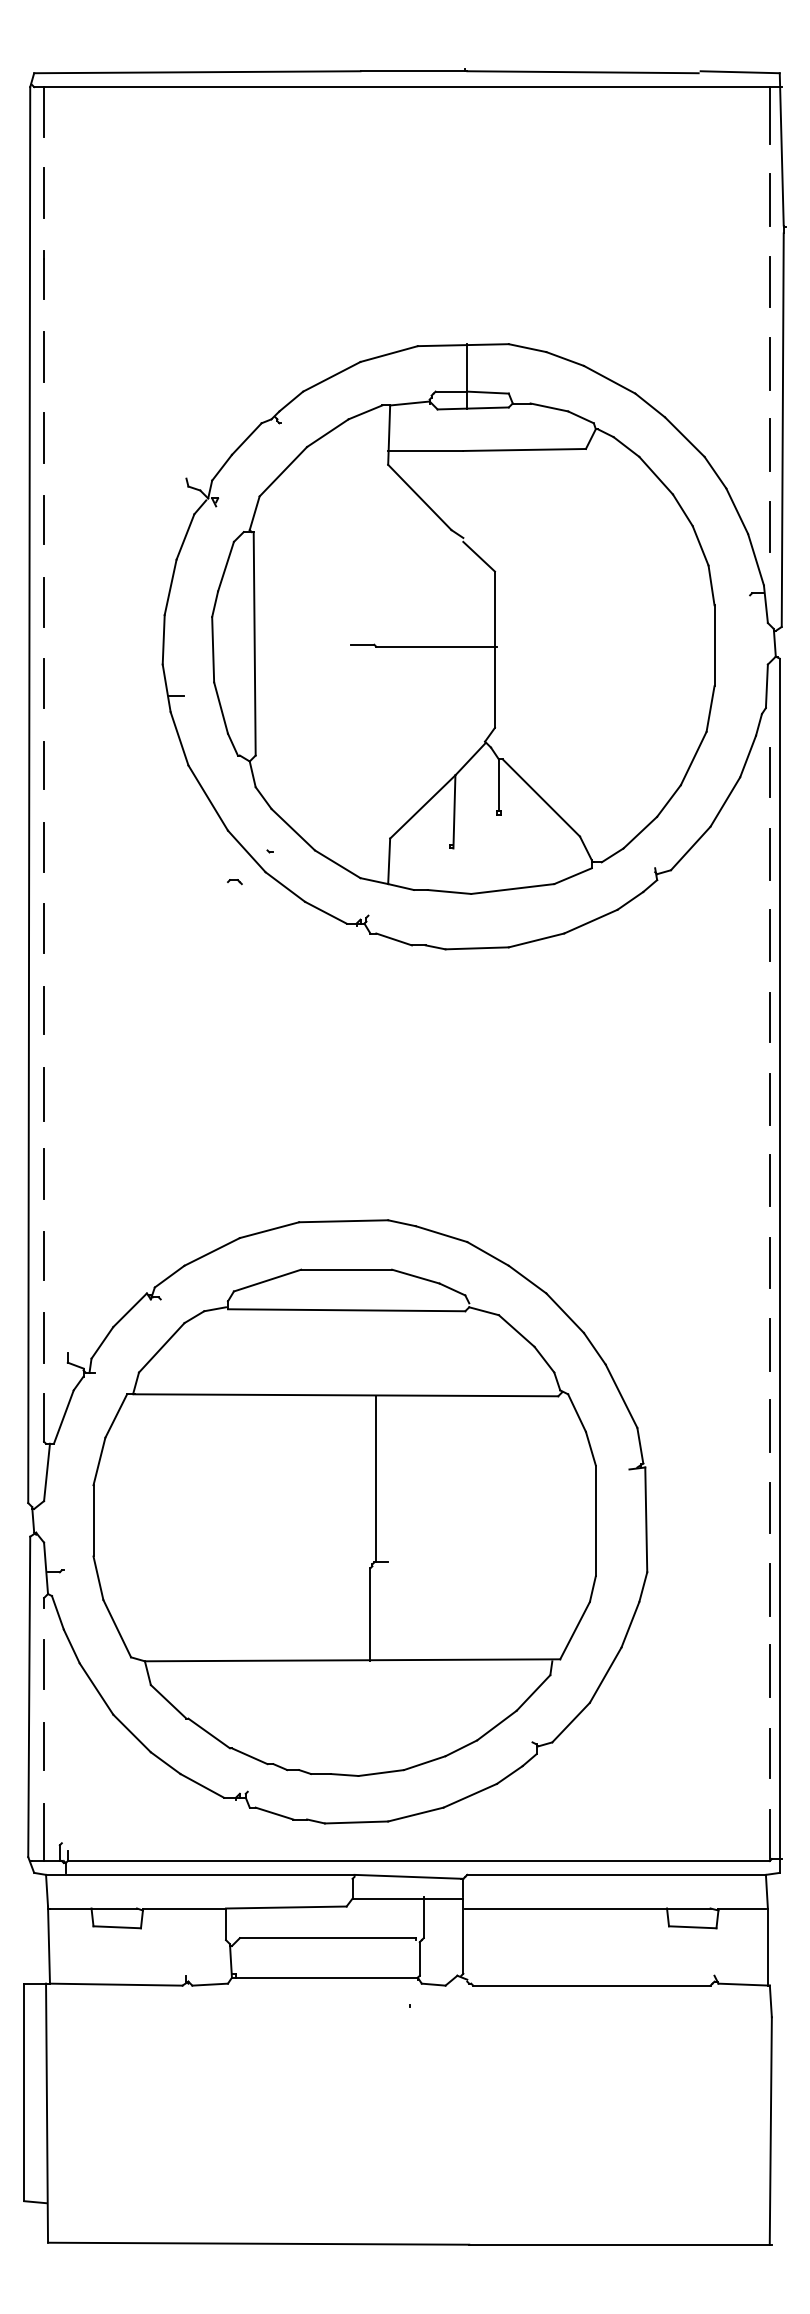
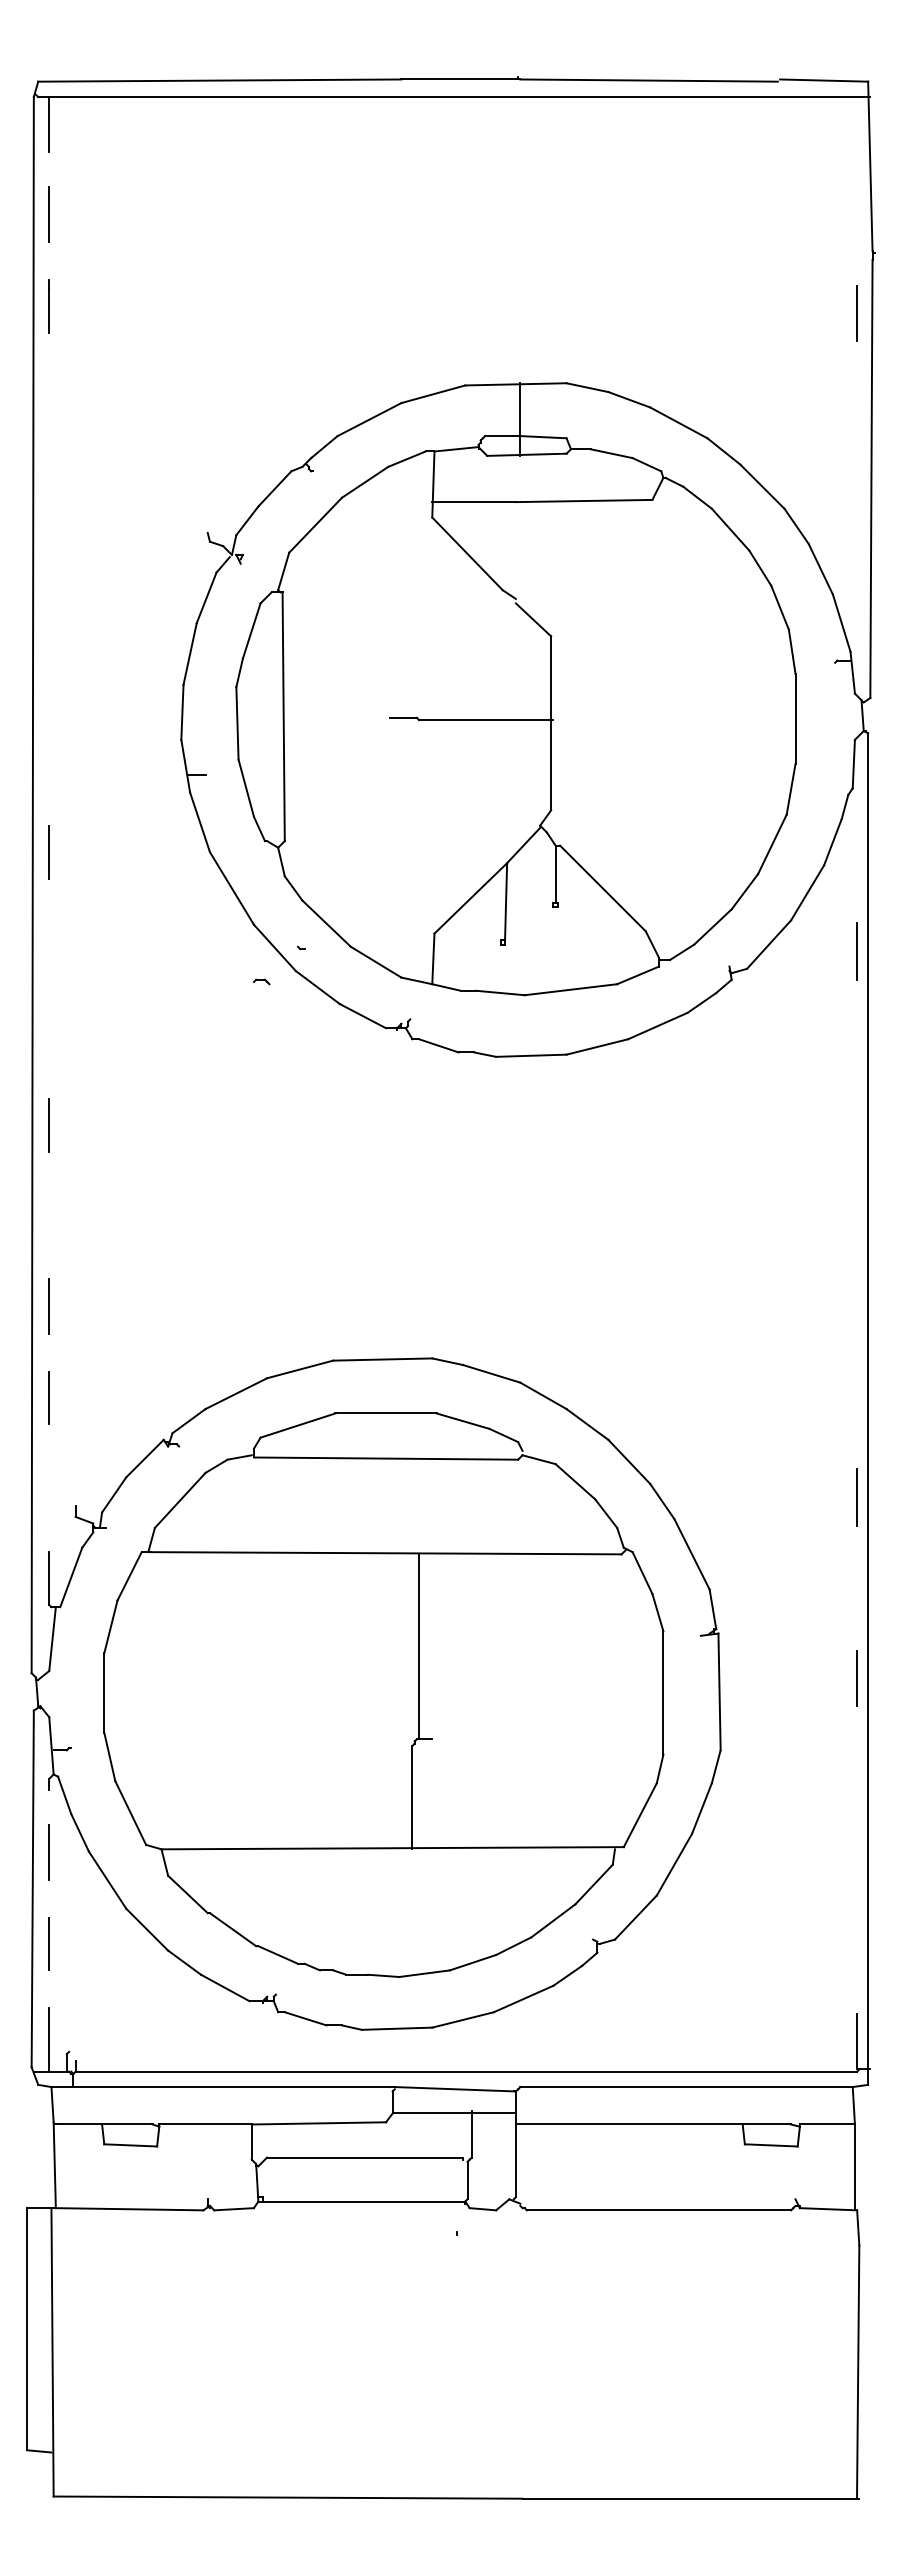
line: (770, 115) -> (857, 128), removed
line: (770, 199) -> (857, 222), removed
line: (44, 356) -> (49, 397), removed
line: (770, 363) -> (857, 404), removed
line: (43, 437) -> (48, 487), removed
line: (770, 445) -> (857, 495), removed
line: (44, 519) -> (49, 578), removed
line: (770, 526) -> (857, 586), removed
line: (44, 602) -> (49, 670), removed
line: (44, 683) -> (49, 760), removed
line: (770, 772) -> (857, 859), removed
line: (44, 847) -> (49, 943), removed
line: (44, 928) -> (49, 1033), removed
line: (770, 935) -> (857, 1041), removed
line: (770, 1017) -> (857, 1132), removed
line: (44, 1094) -> (49, 1218), removed
line: (770, 1099) -> (857, 1223), removed
line: (770, 1180) -> (857, 1314), removed
line: (769, 1262) -> (856, 1405), removed
line: (44, 1337) -> (49, 1488), removed
line: (770, 1425) -> (857, 1586), removed
line: (770, 1589) -> (857, 1769), removed
line: (770, 1670) -> (857, 1859), removed
line: (770, 1753) -> (857, 1951), removed

